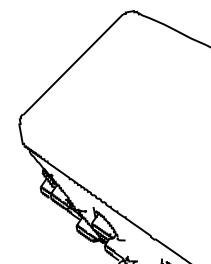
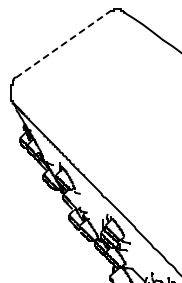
line: (74, 63) -> (64, 43), solid -> dashed

